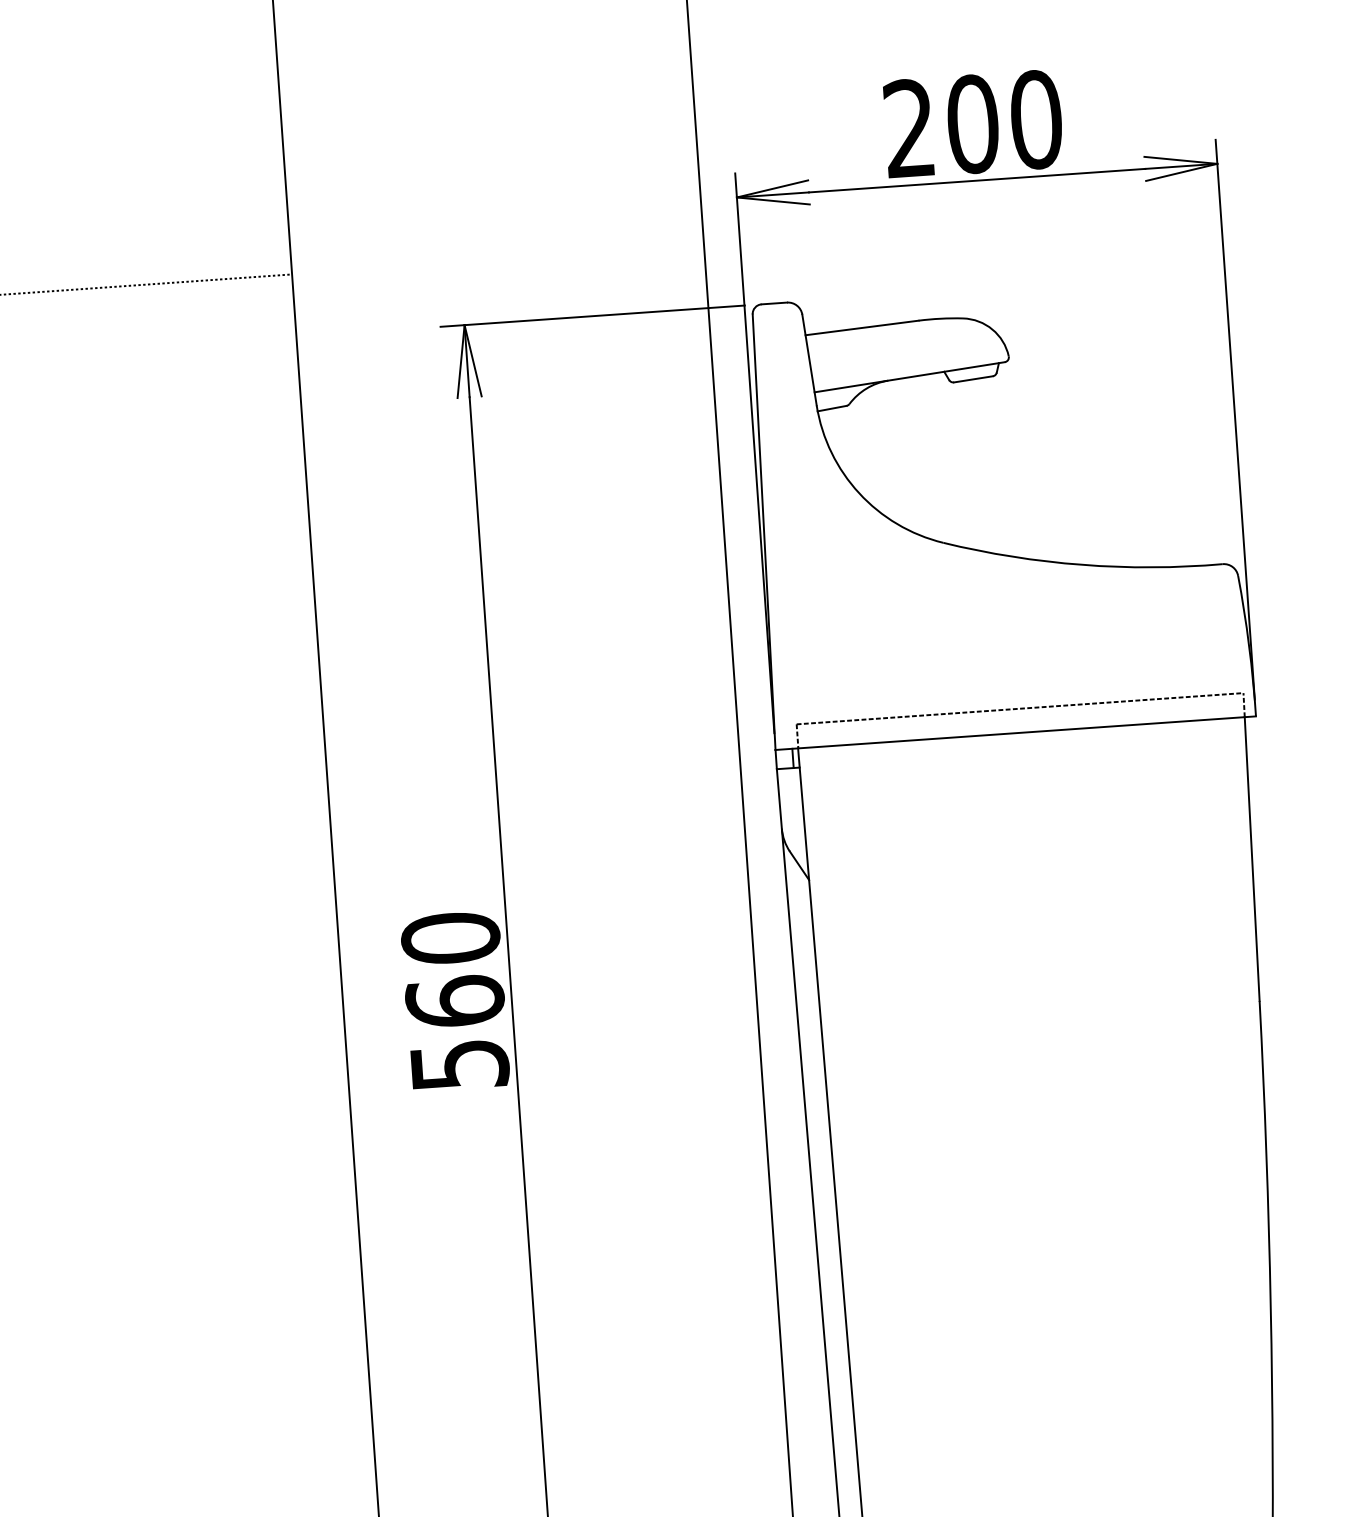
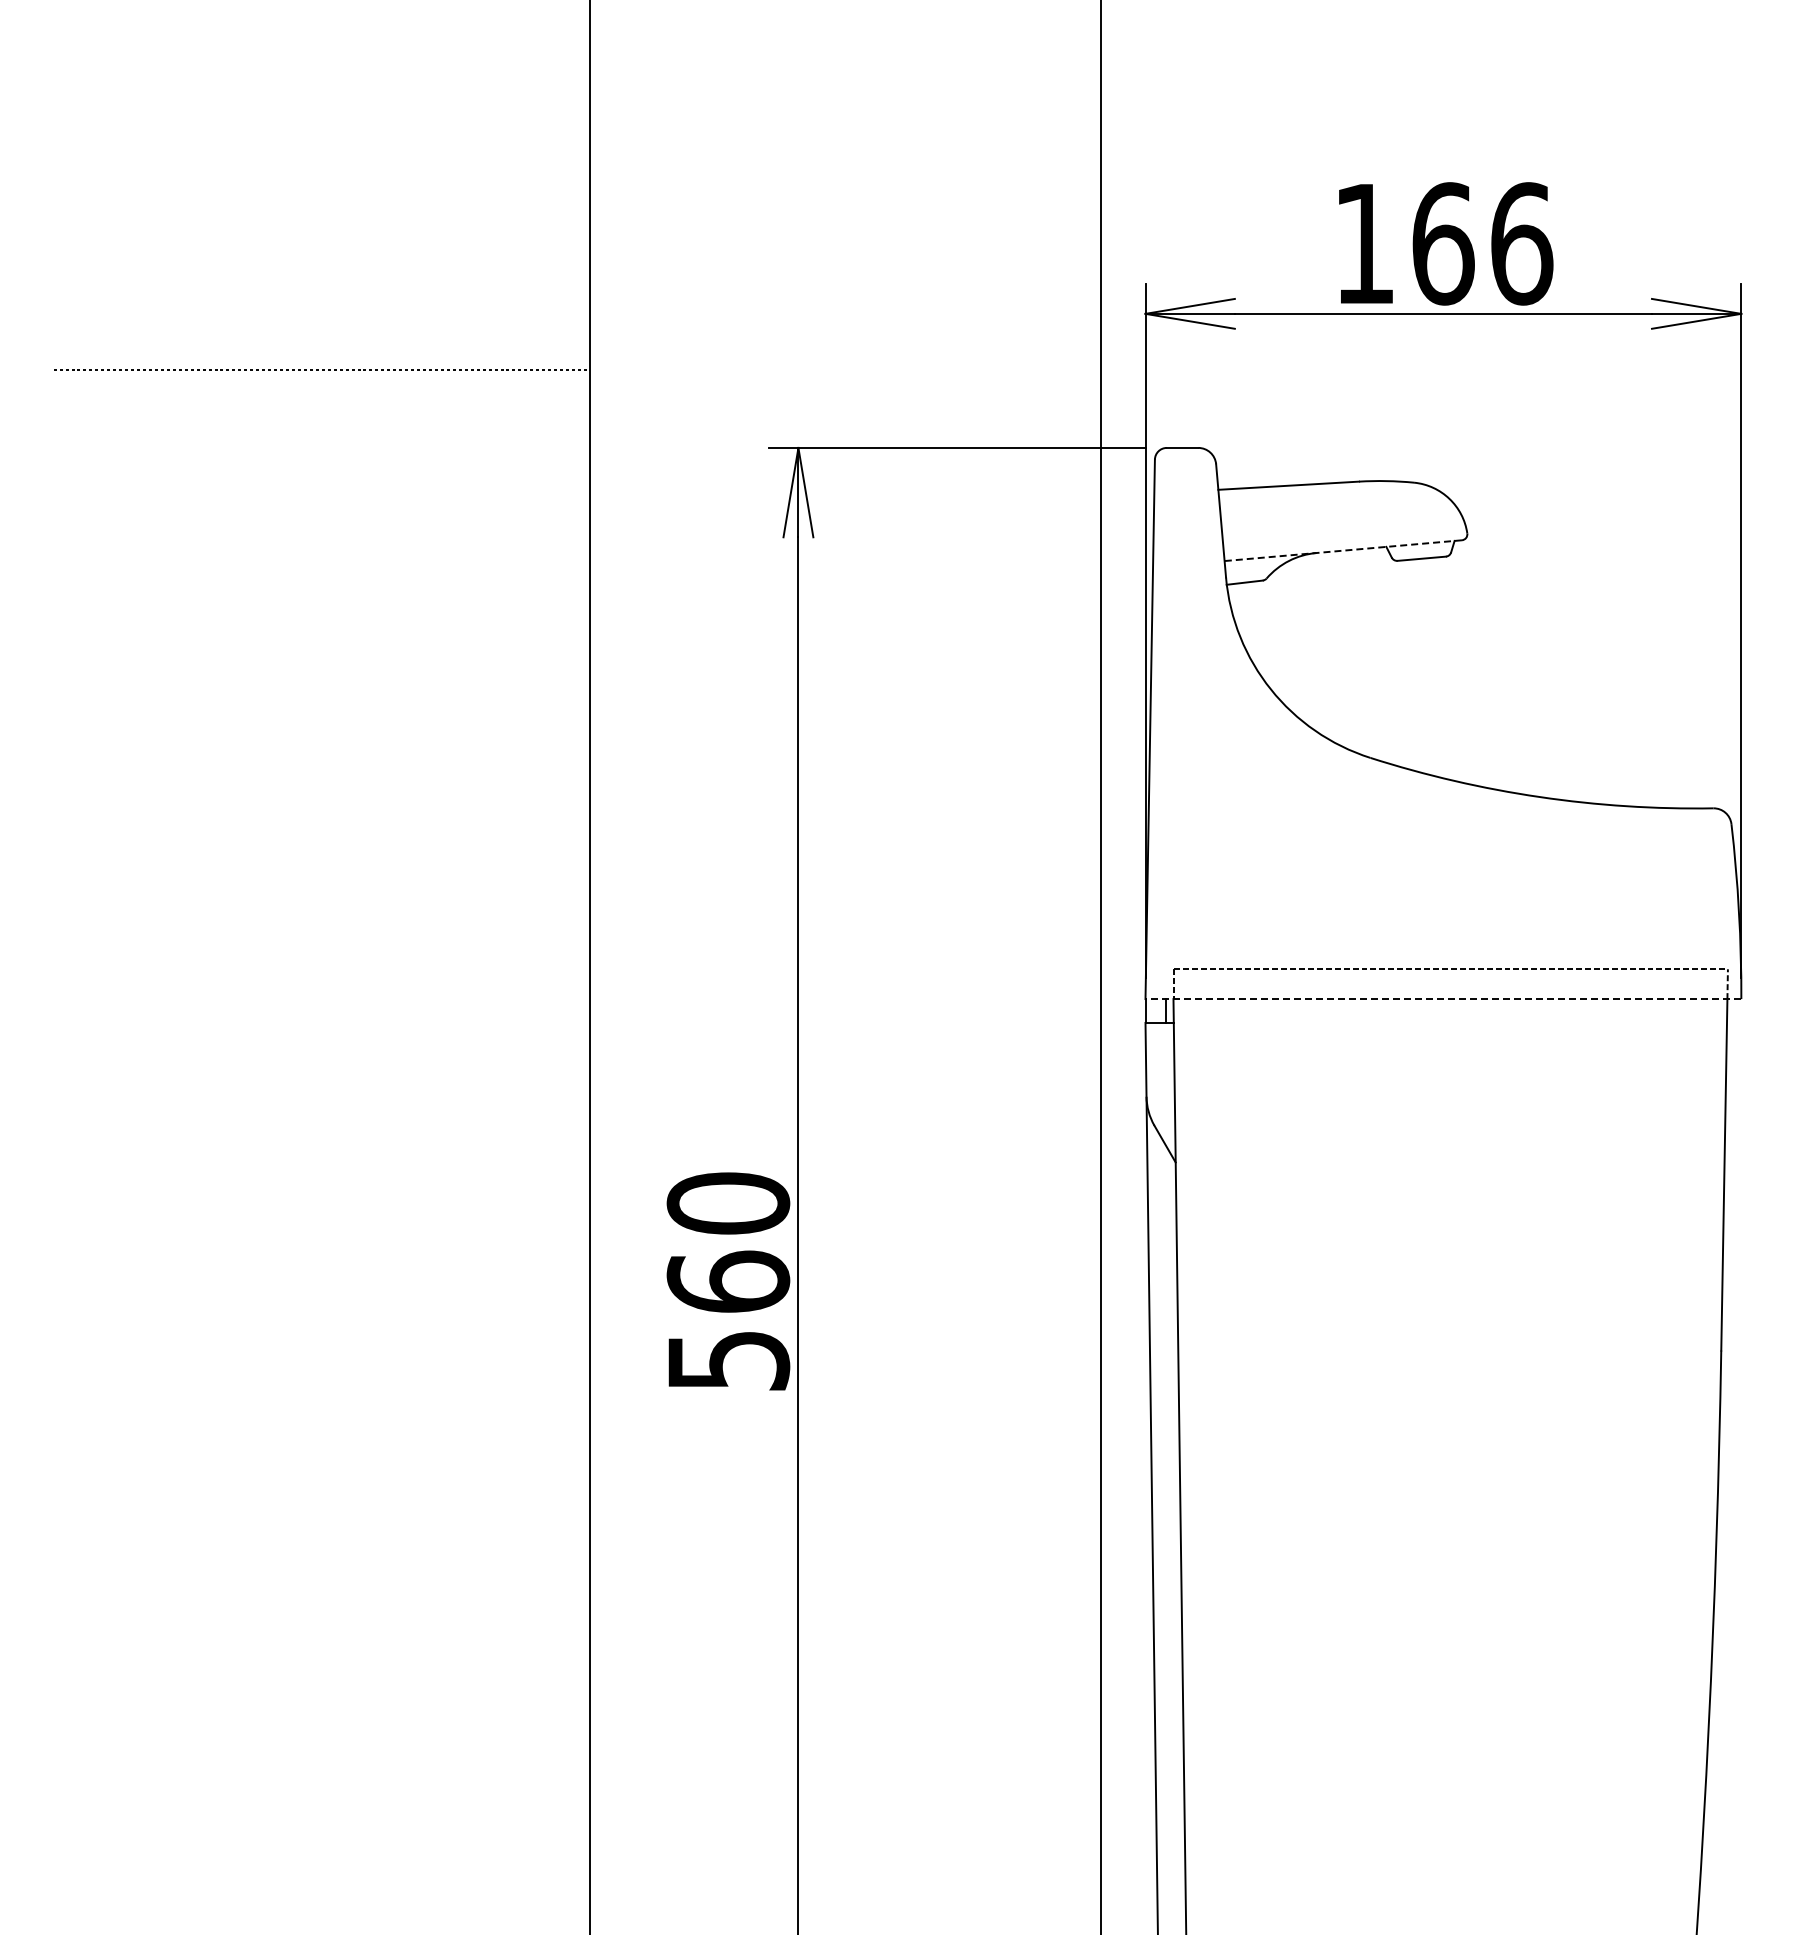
text: (973, 123) -> (1443, 243), 200 -> 166
line: (909, 377) -> (1342, 550), solid -> dashed
line: (1015, 733) -> (1443, 999), solid -> dashed

